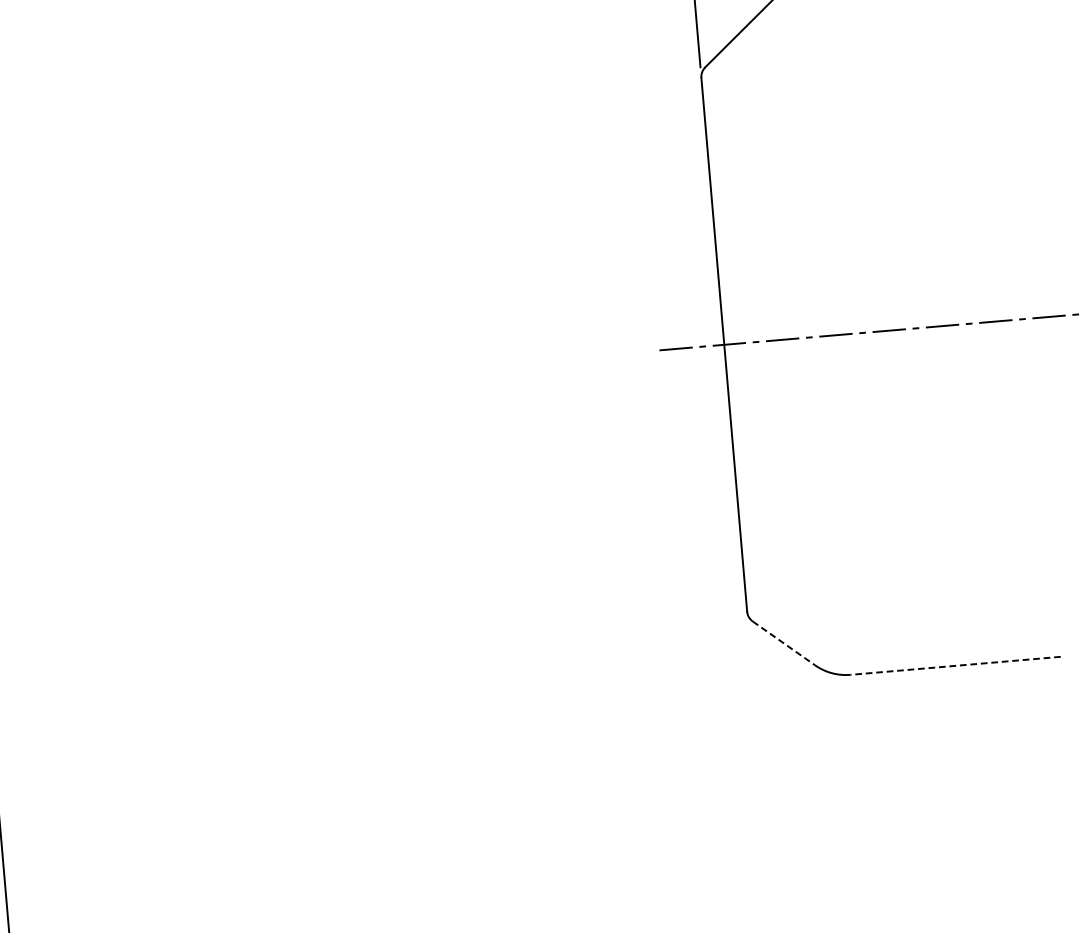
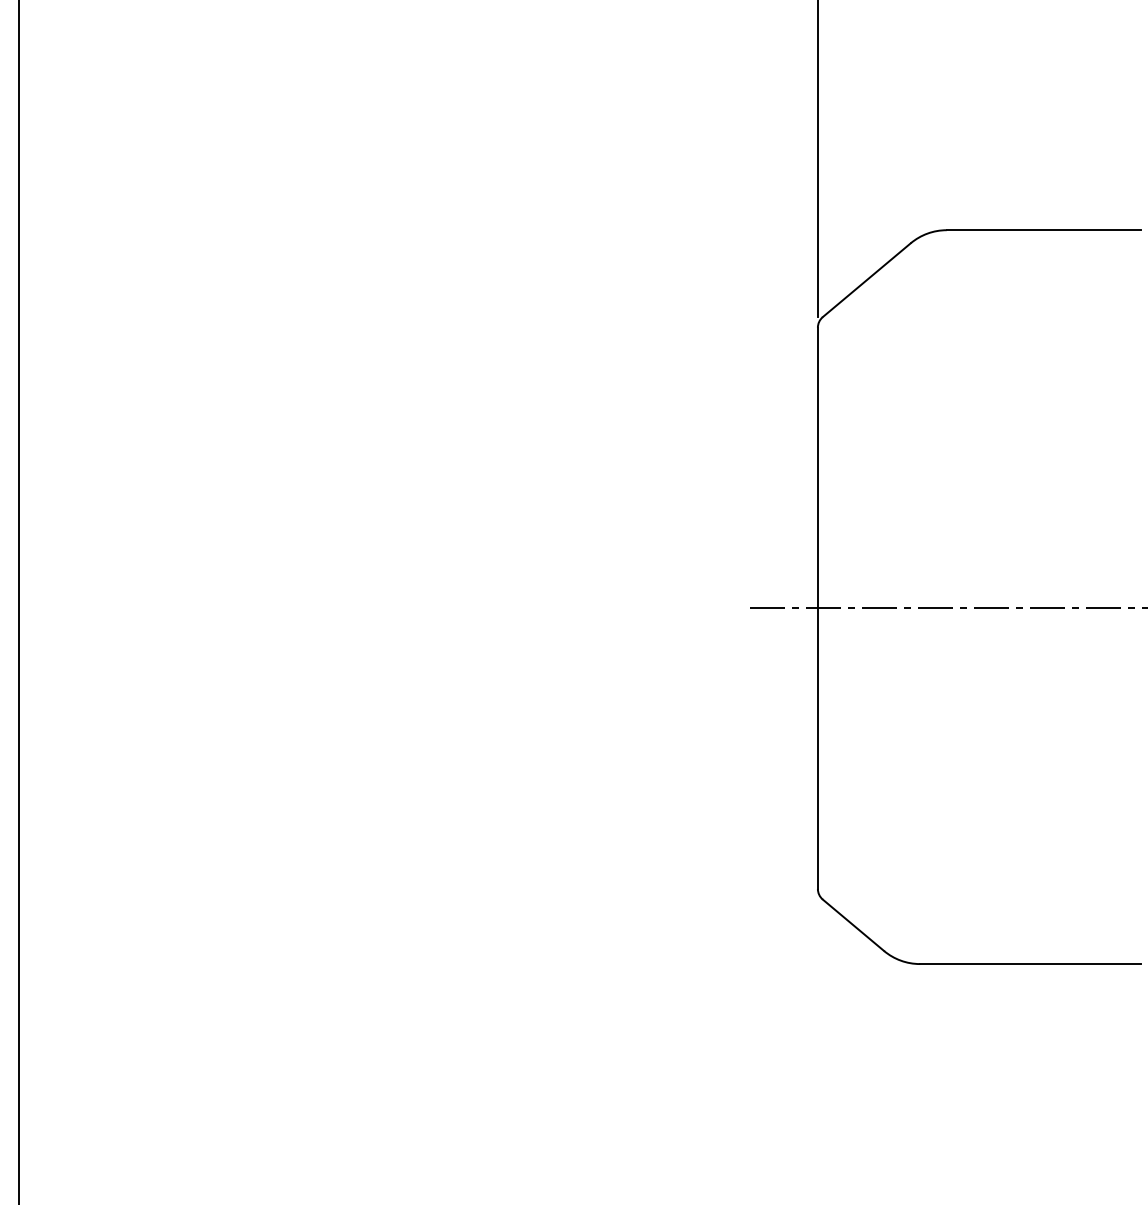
line: (784, 643) -> (853, 925), dashed -> solid
line: (955, 666) -> (1030, 964), dashed -> solid

